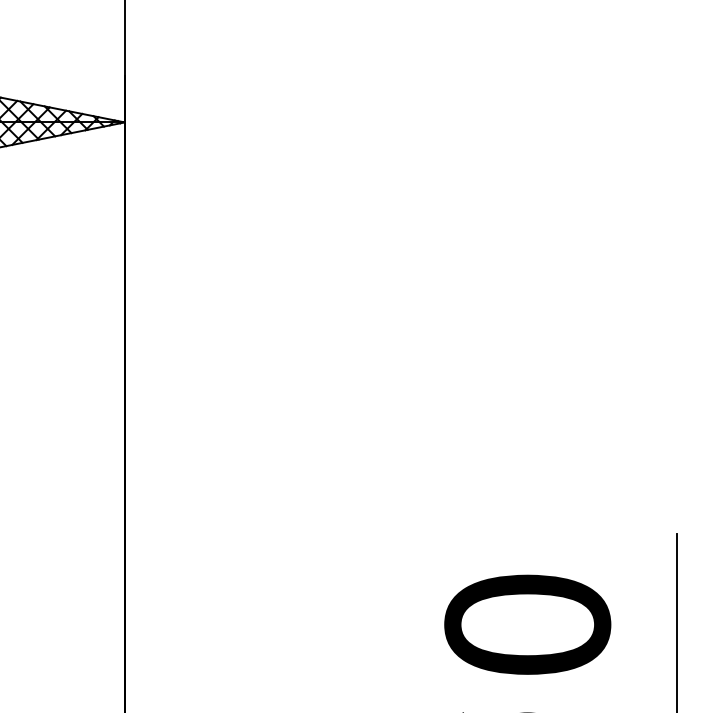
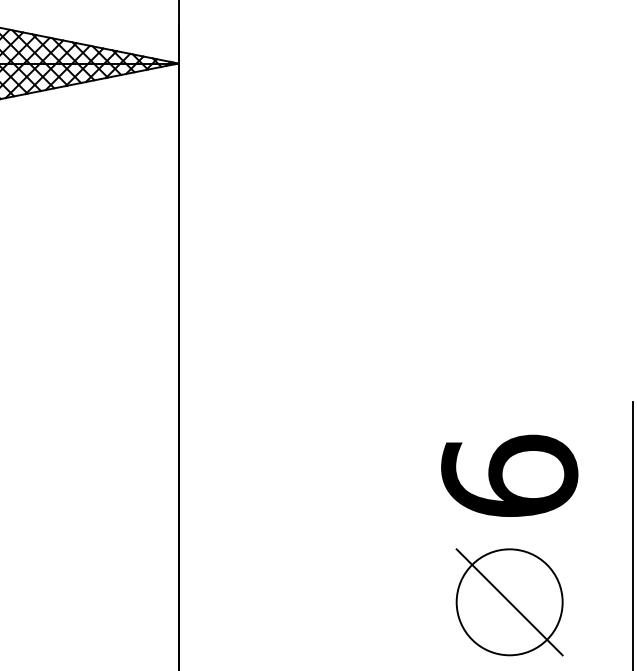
text: (527, 623) -> (509, 475), 0 -> 6

